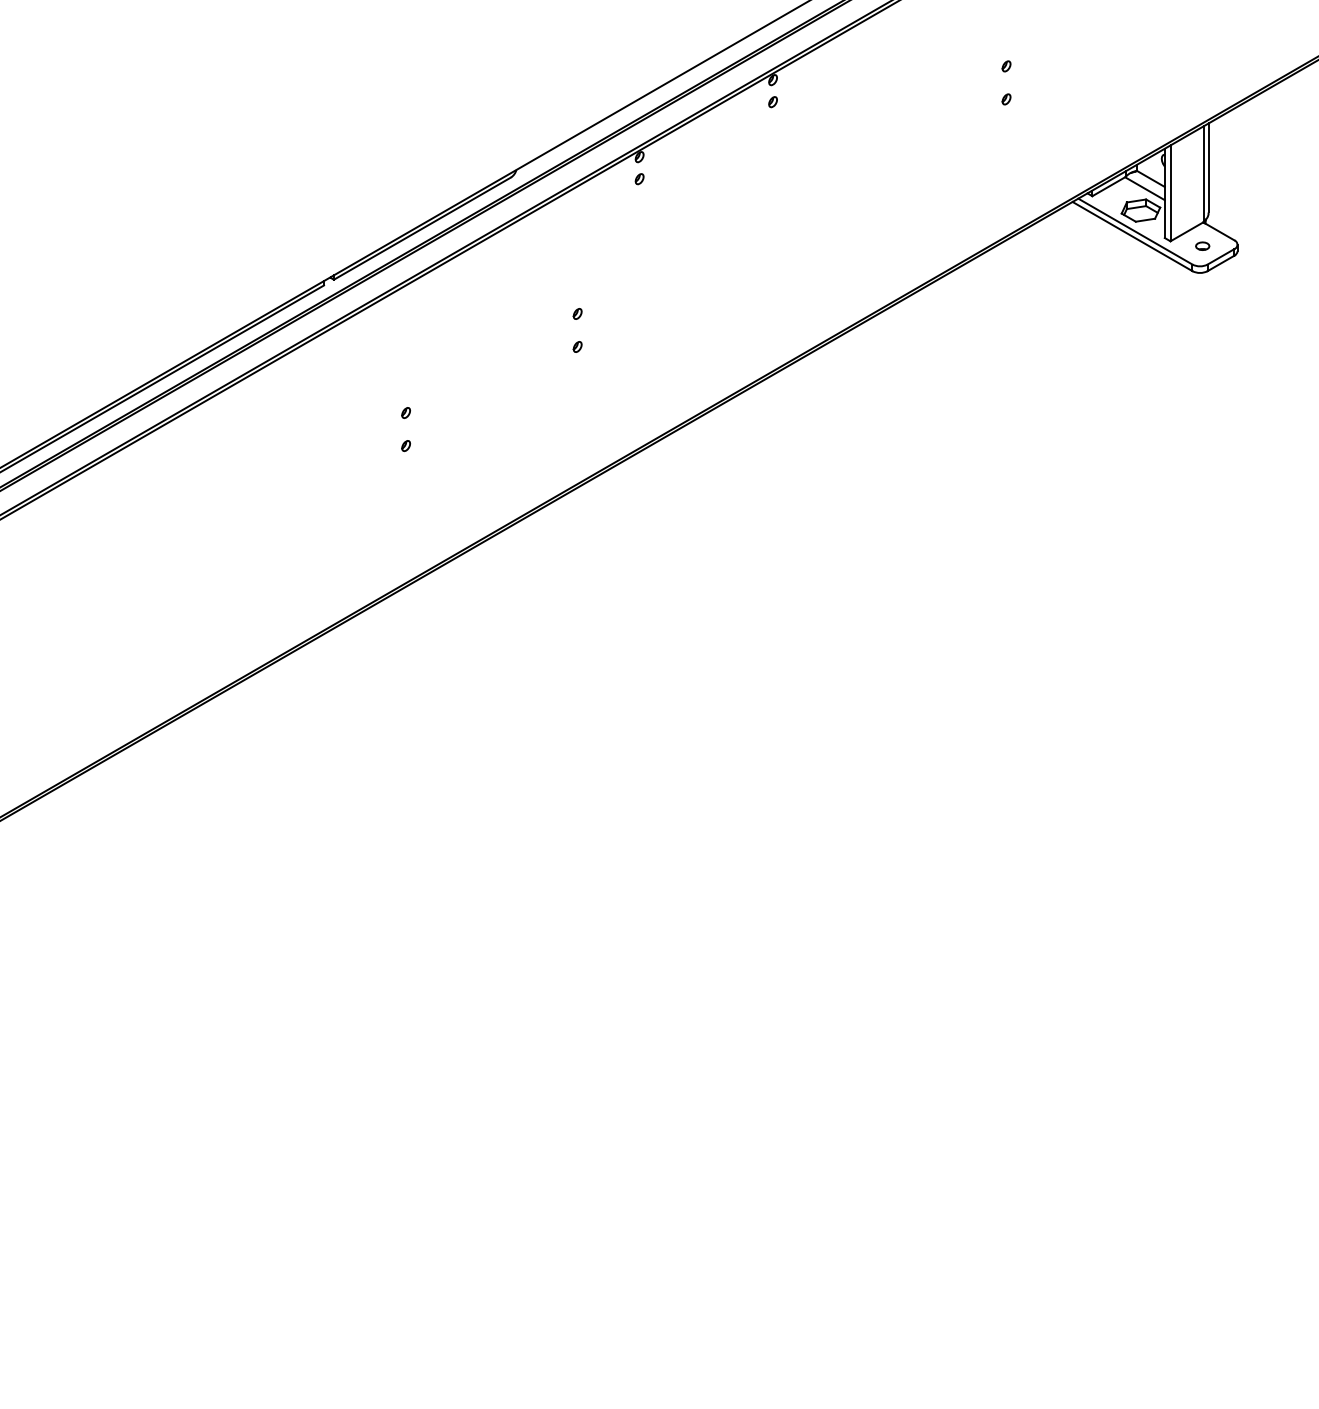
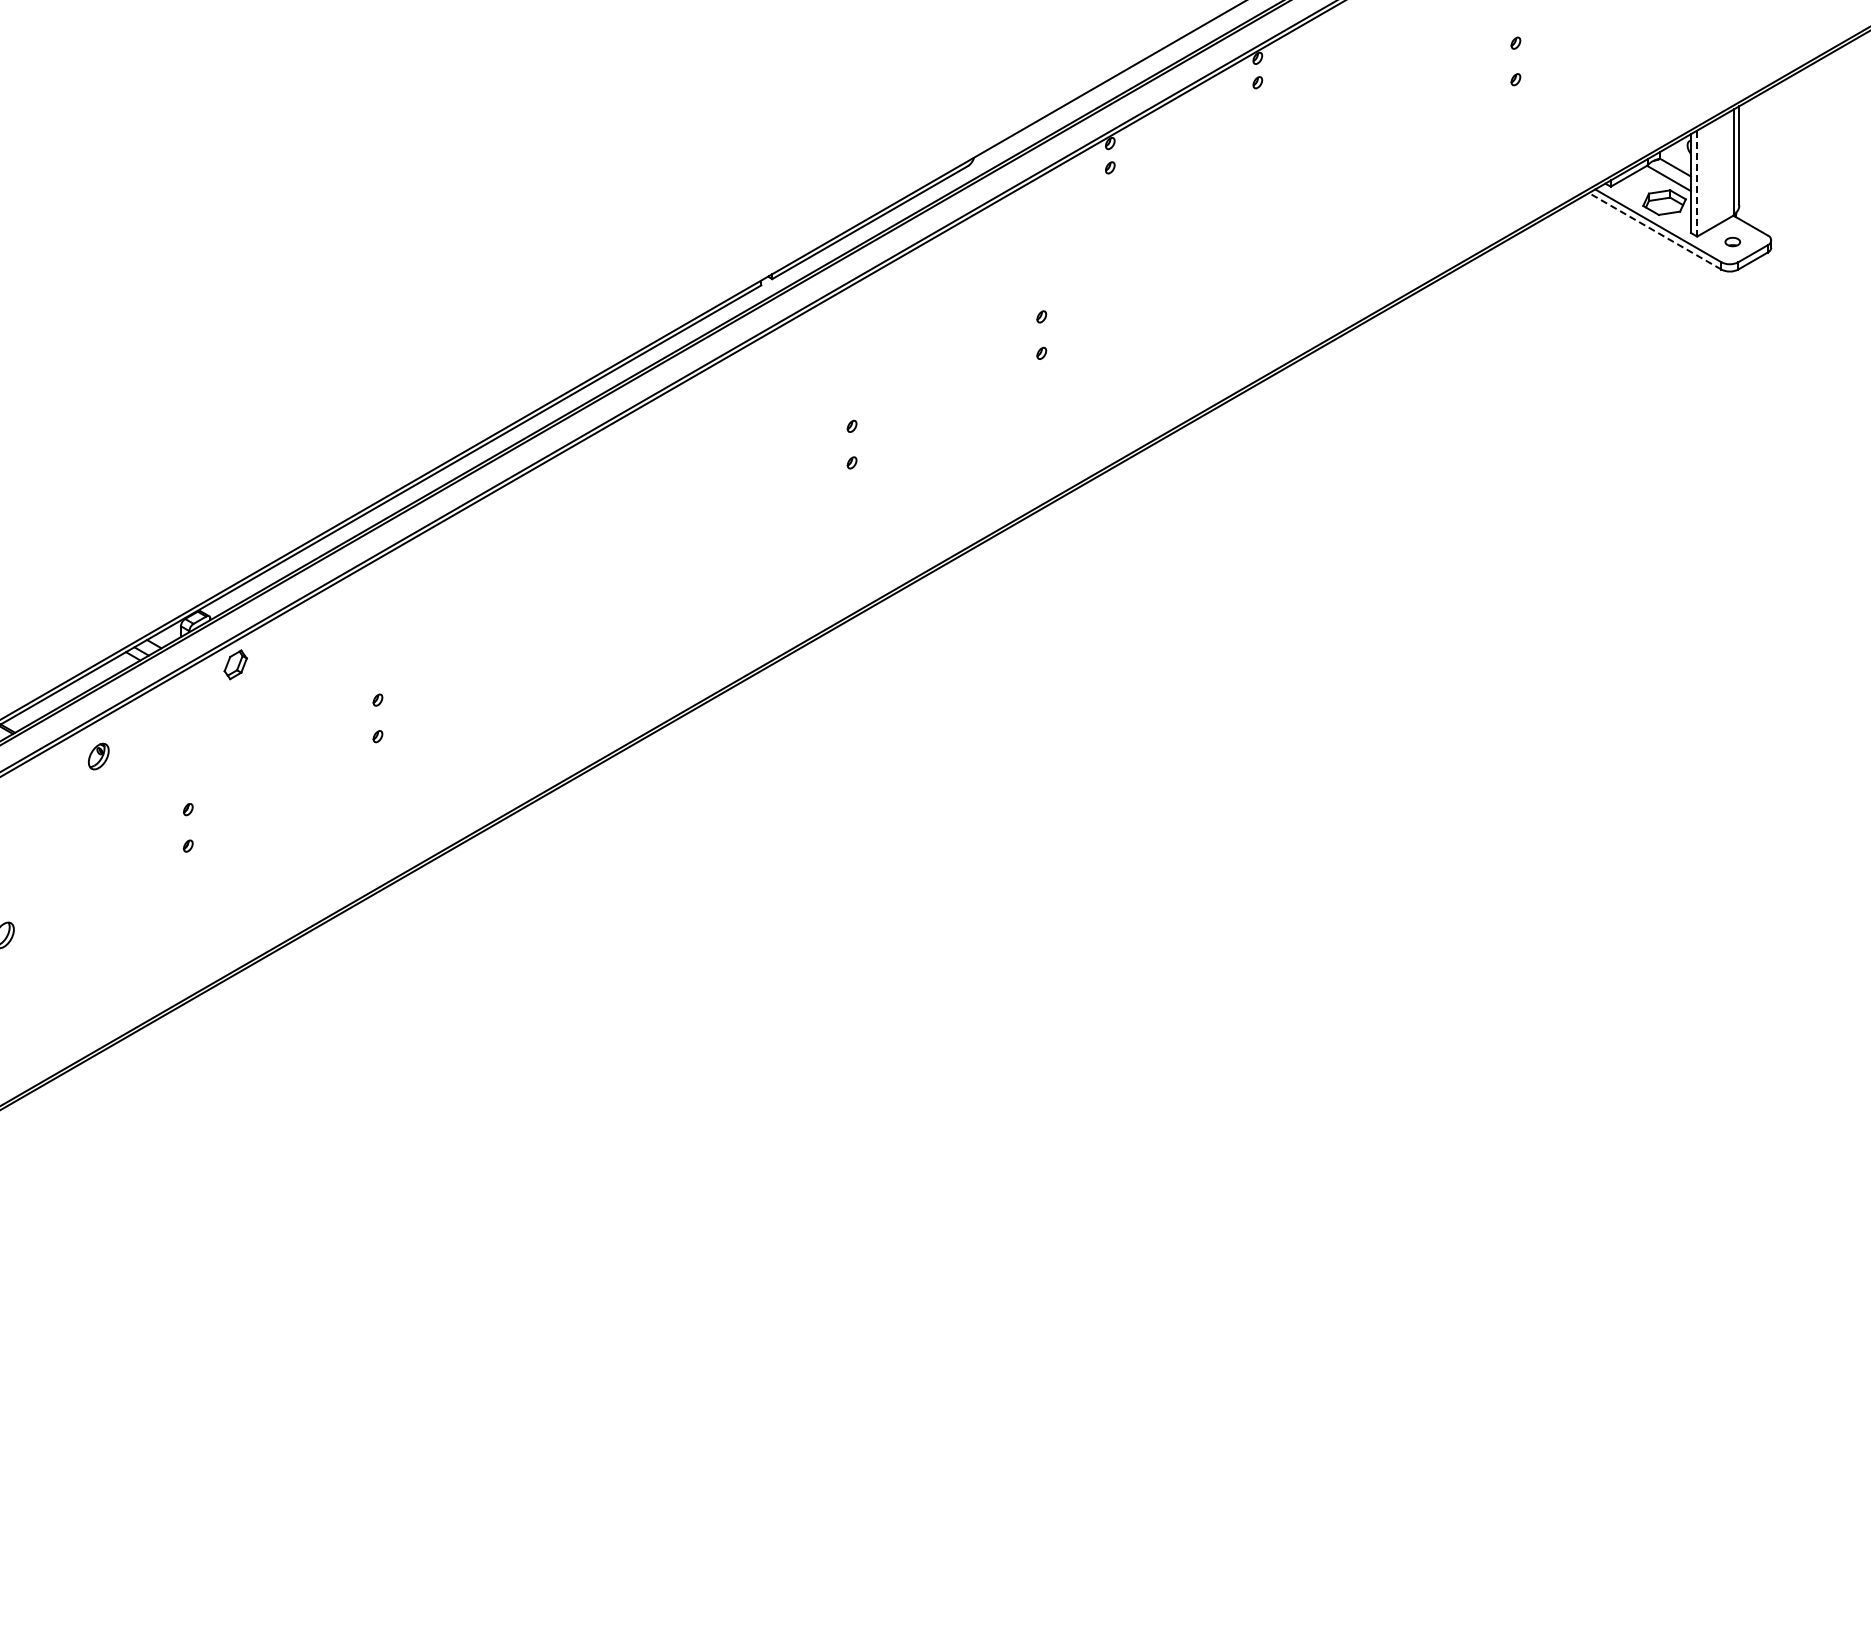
line: (1170, 193) -> (1697, 183), solid -> dashed
line: (1131, 236) -> (1654, 231), solid -> dashed

